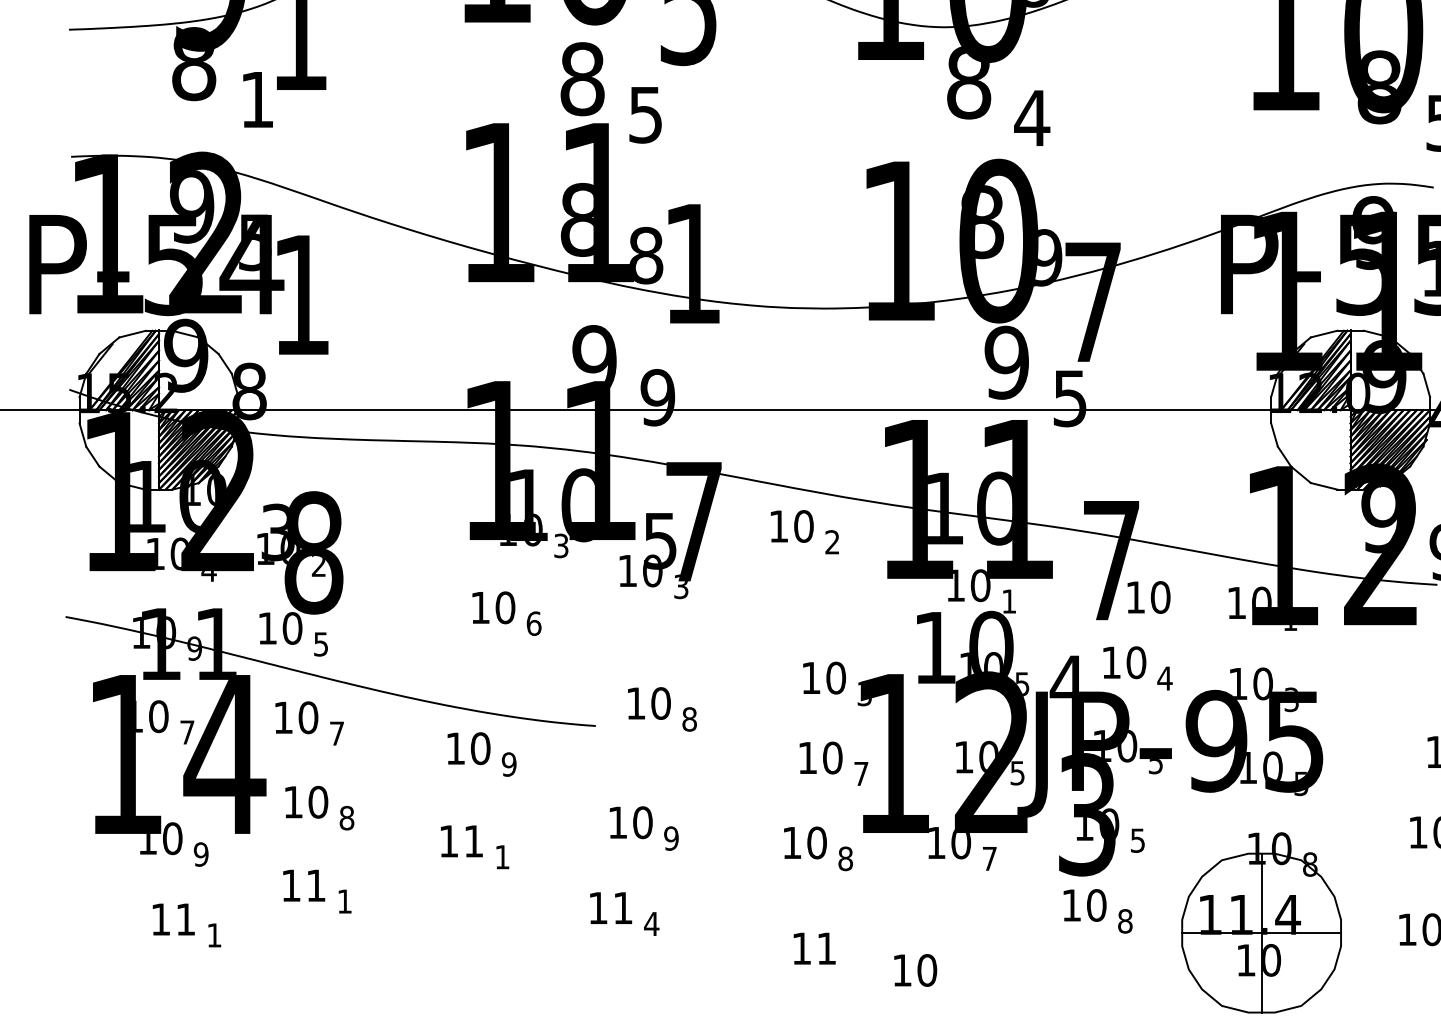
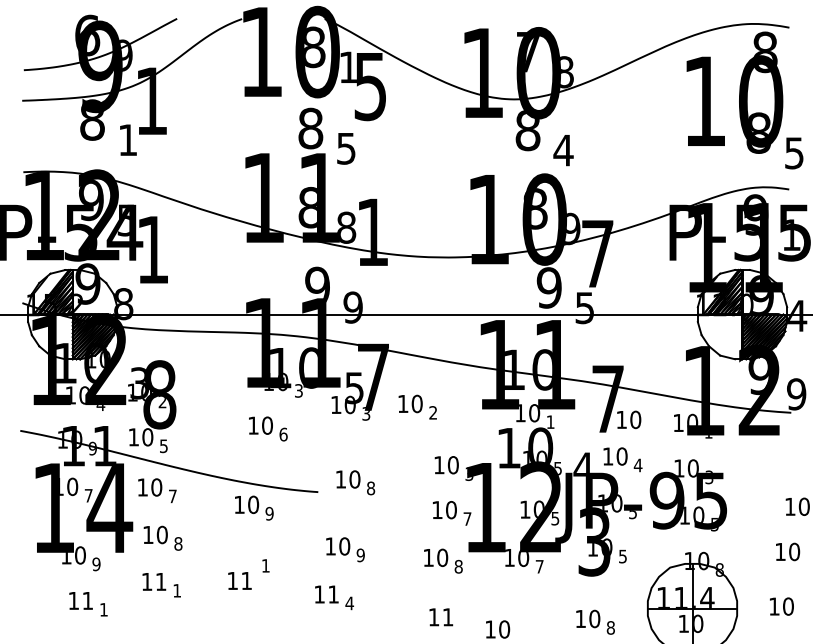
text: (804, 530) -> (417, 406), moved
text: (460, 840) -> (239, 580), moved
text: (1097, 909) -> (595, 621), moved

